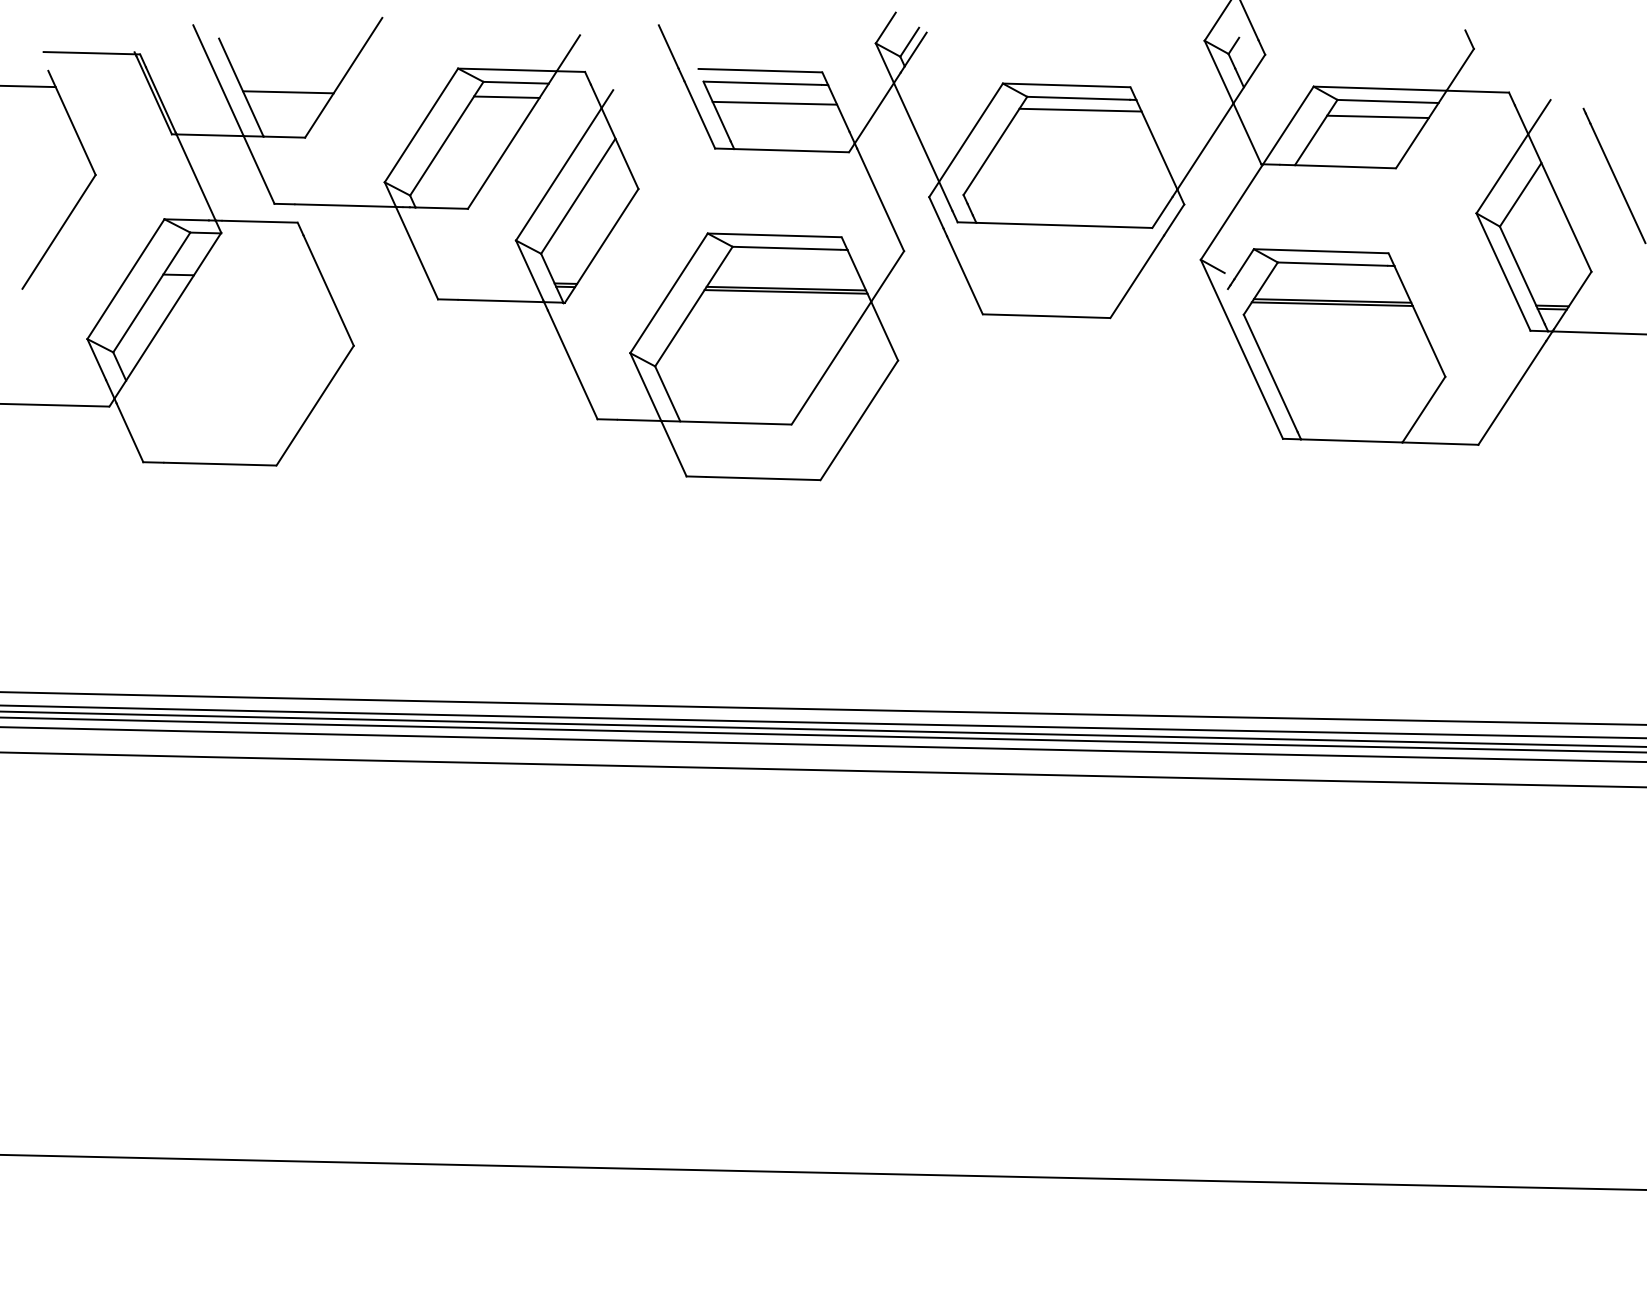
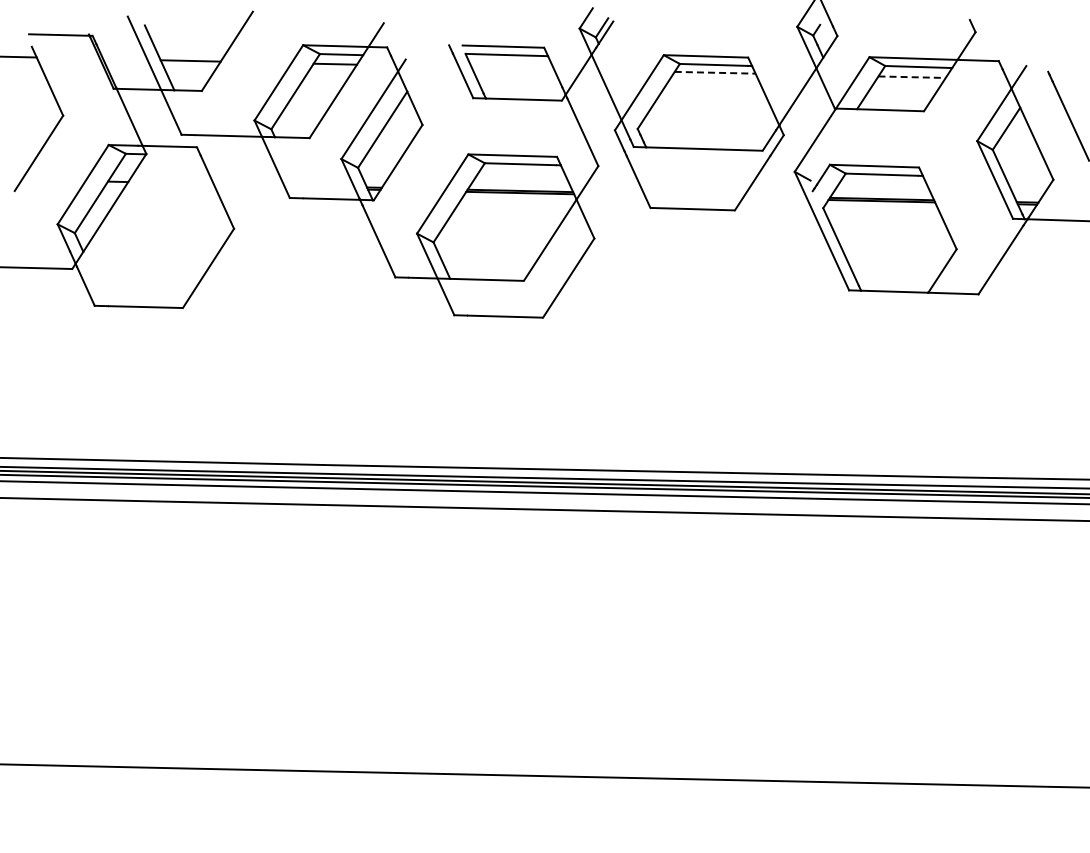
line: (668, 46) -> (442, 30), removed
line: (774, 103) -> (512, 68), removed
line: (1081, 109) -> (715, 72), solid -> dashed
line: (1378, 117) -> (912, 77), solid -> dashed

